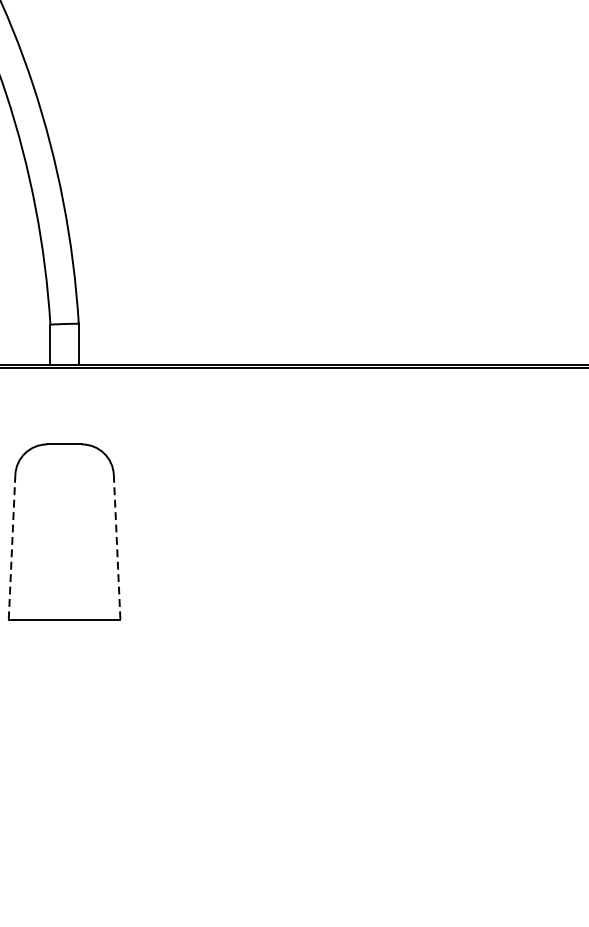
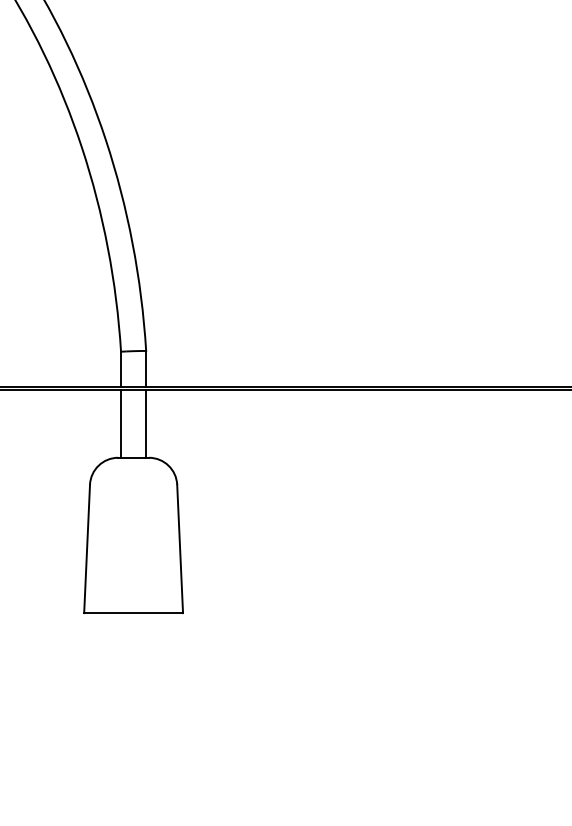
line: (50, 405) -> (121, 423), added
line: (79, 405) -> (146, 423), added
line: (12, 548) -> (87, 549), dashed -> solid
line: (117, 548) -> (180, 549), dashed -> solid

